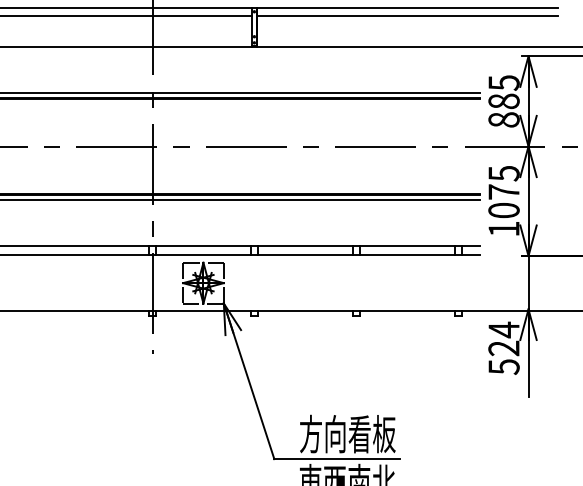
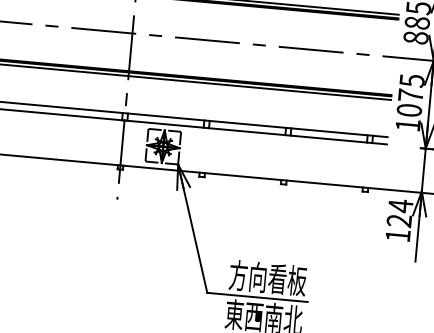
text: (503, 366) -> (397, 235), 524 -> 124

